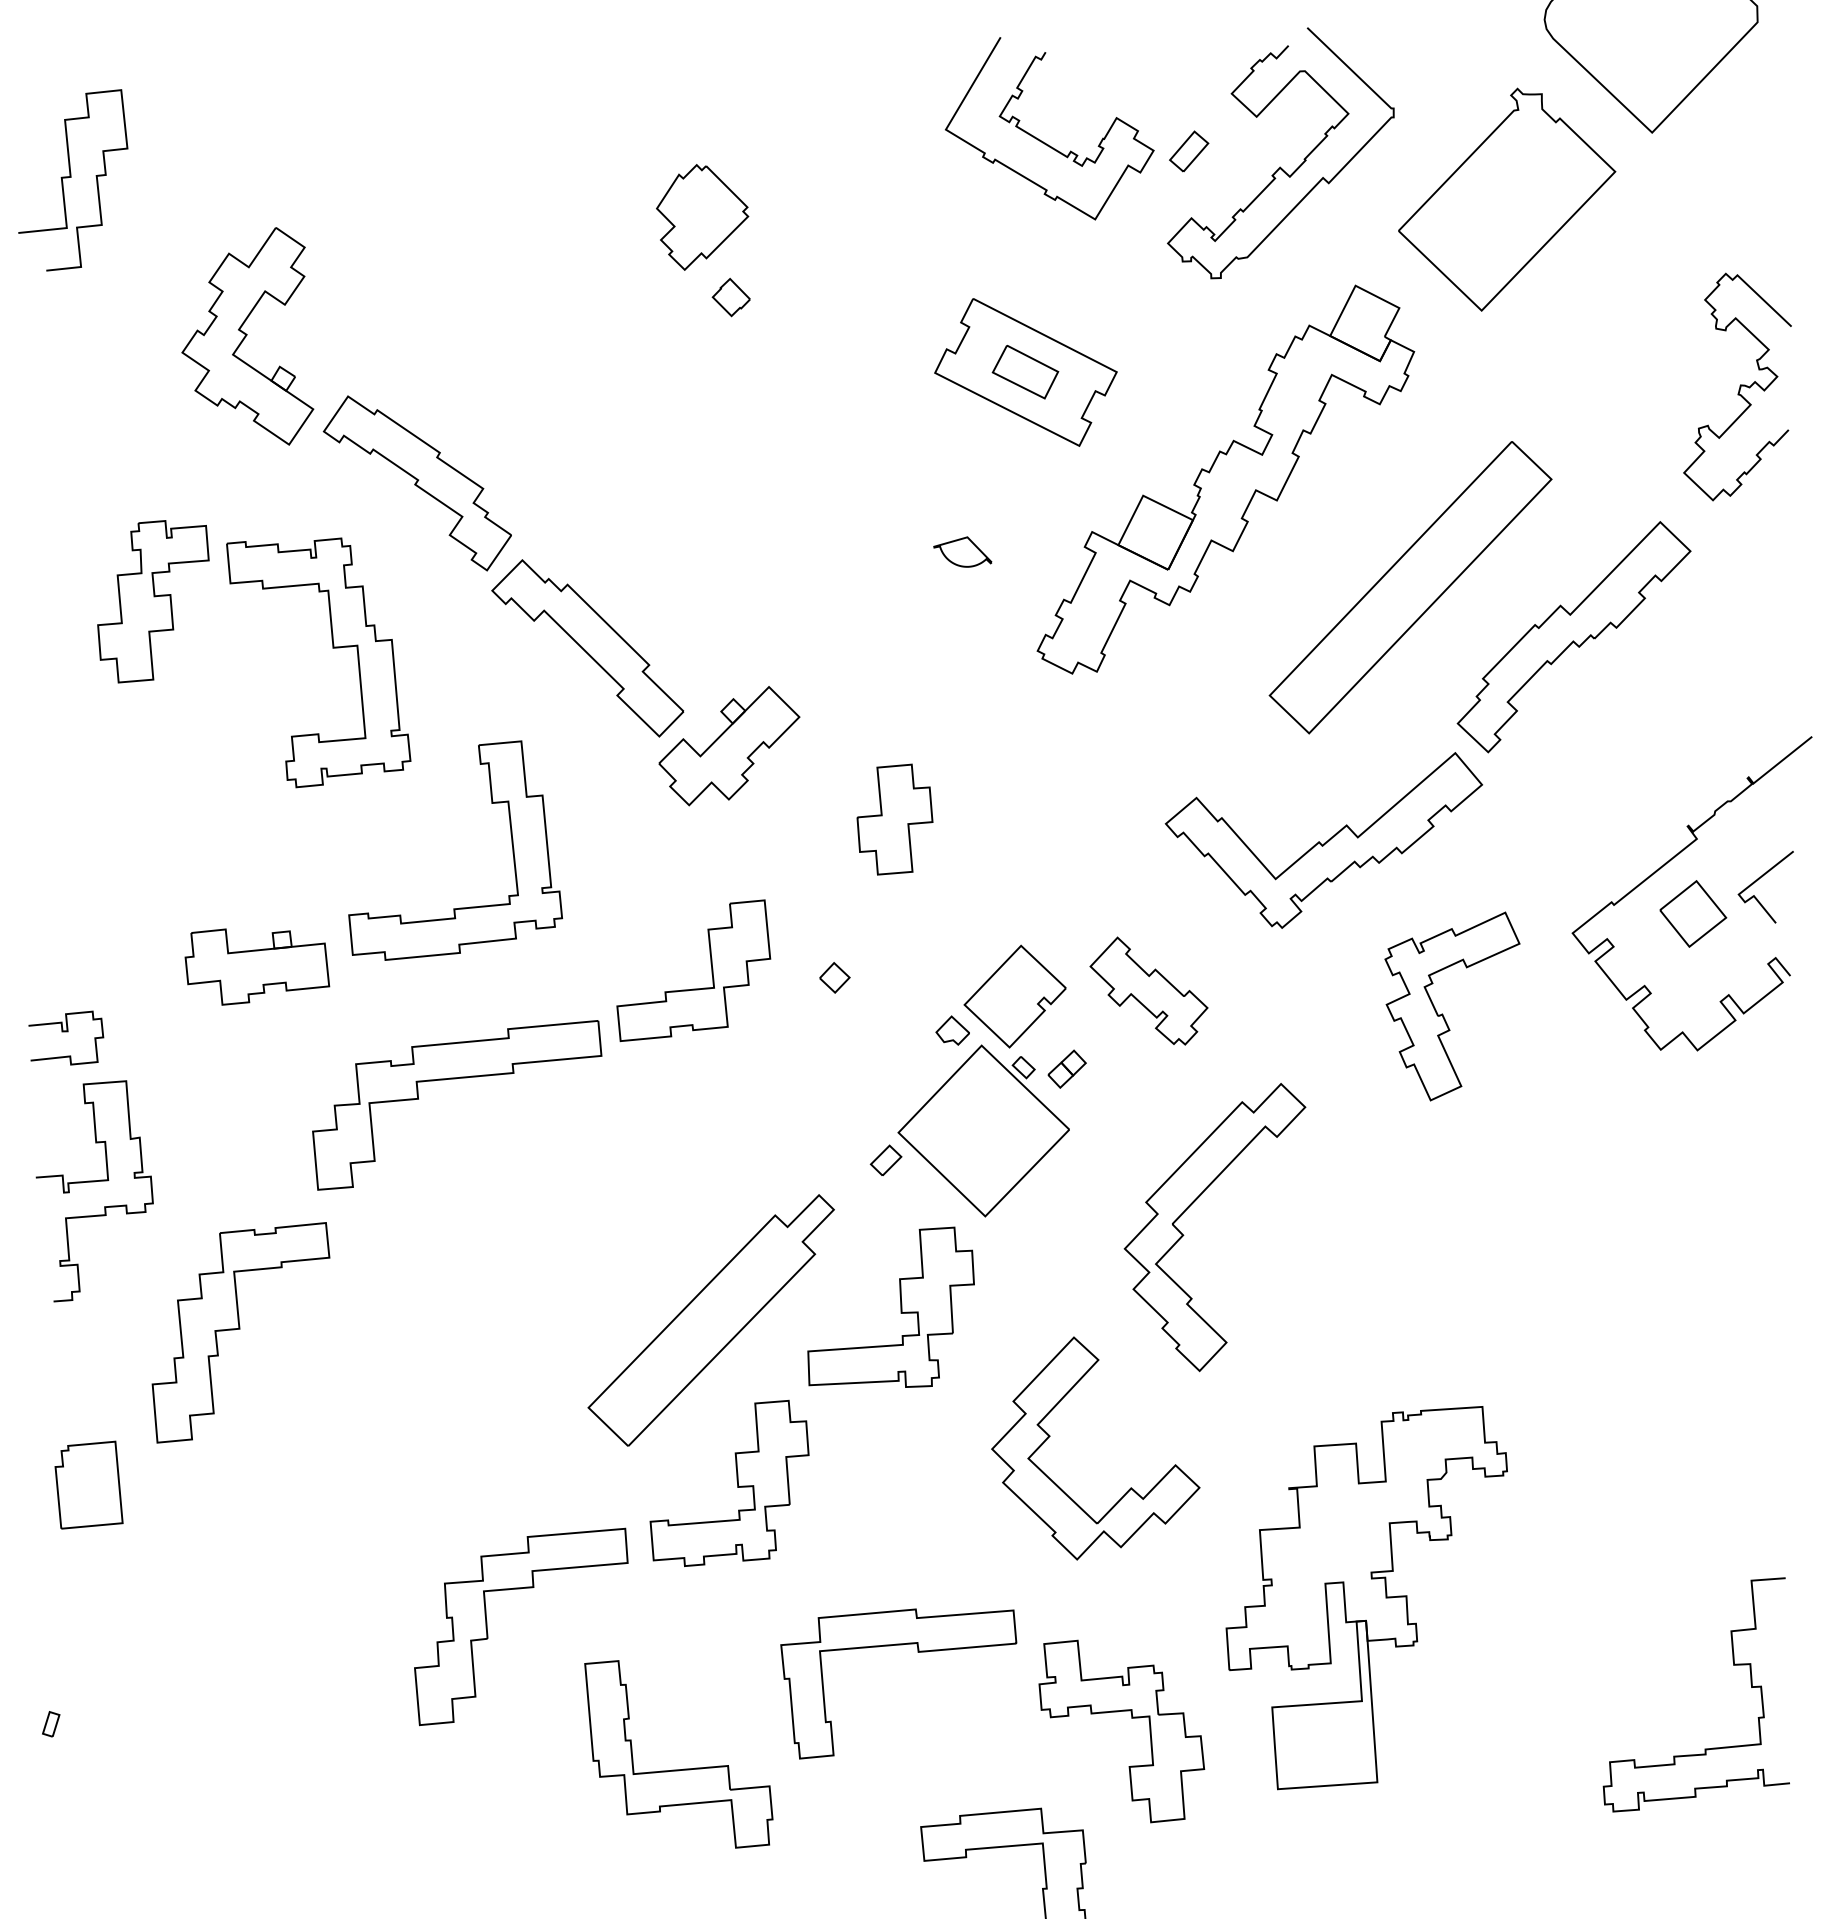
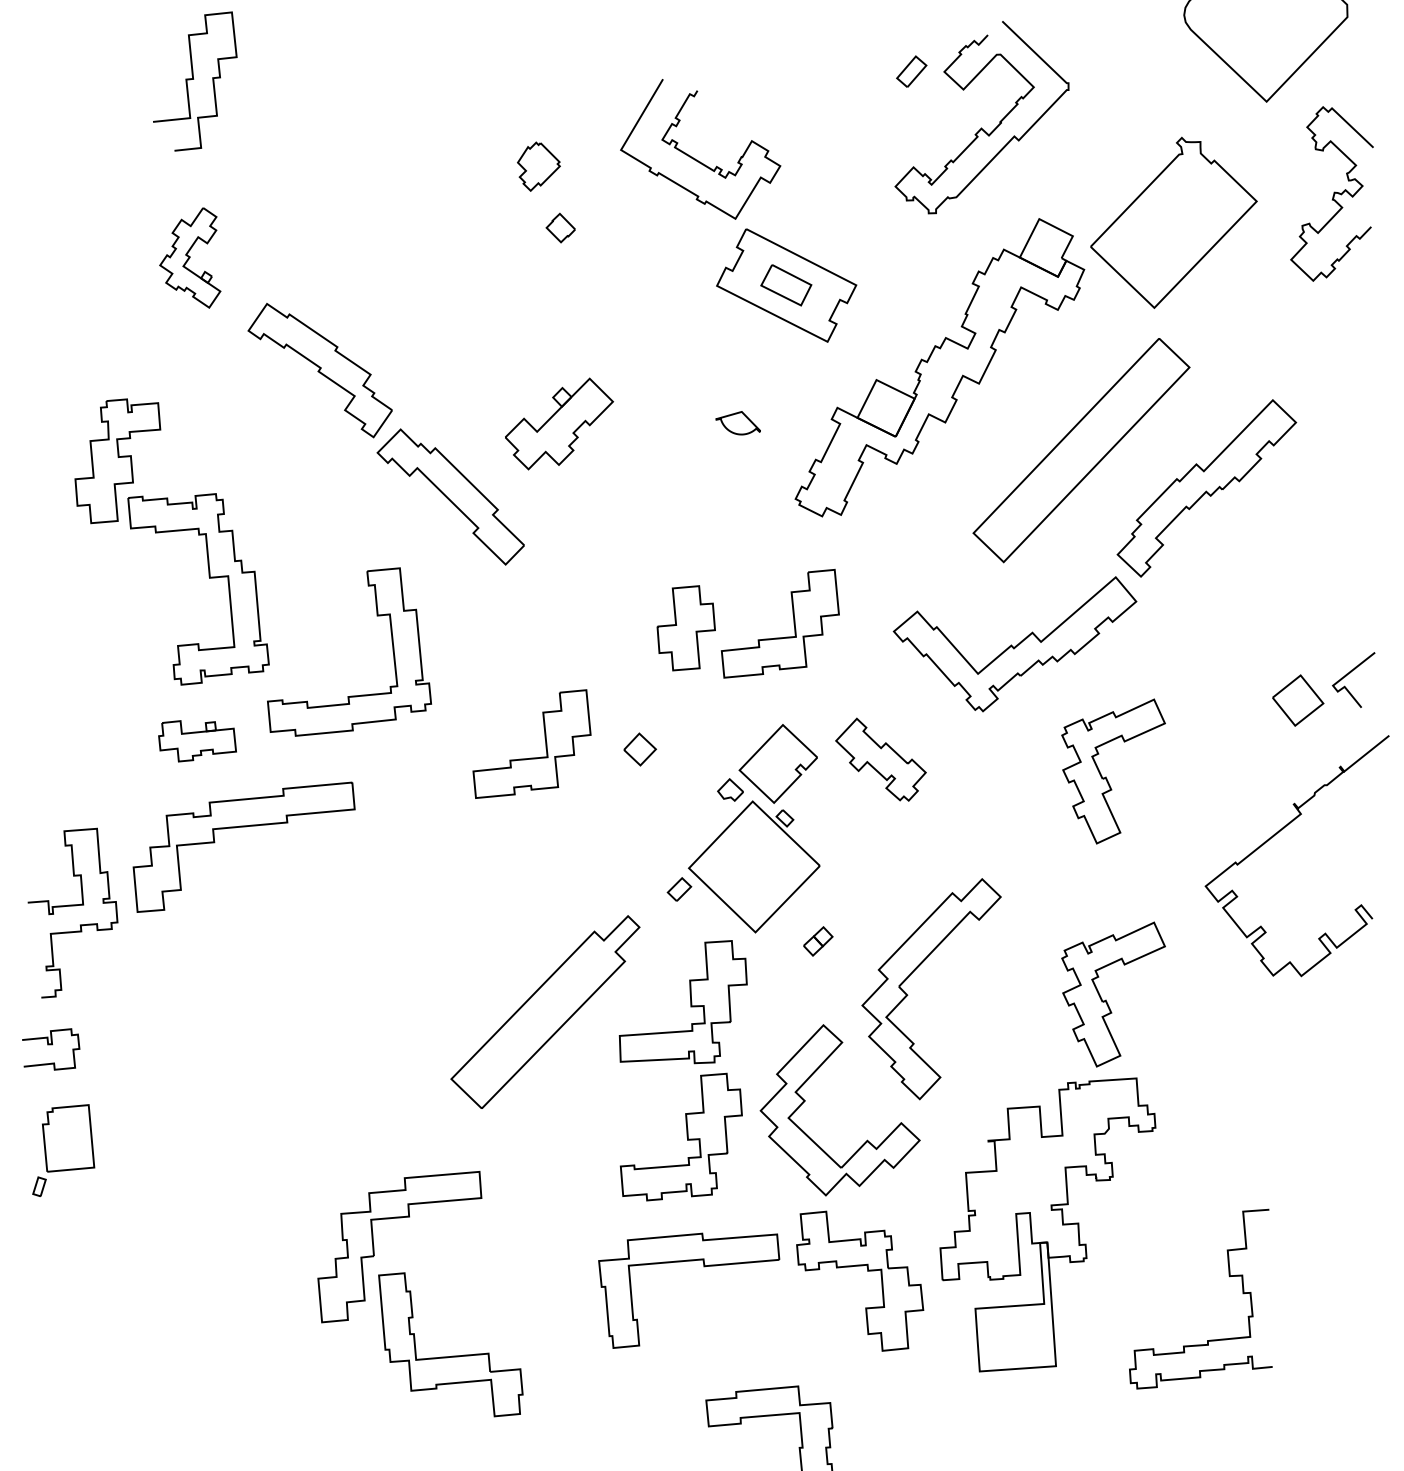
curve: (1040, 139) -> (693, 157), moved
part: (1189, 151) -> (912, 71), moved
curve: (71, 177) -> (193, 79), moved
part: (1507, 199) -> (1174, 222), moved
part: (702, 217) -> (538, 166), size x0.6
part: (247, 336) -> (189, 257), size x0.6
curve: (1739, 386) -> (1333, 193), moved
part: (332, 648) -> (209, 578), moved
part: (729, 746) -> (559, 424), moved
part: (1035, 813) -> (793, 623), added
curve: (1669, 862) -> (1279, 832), moved
part: (257, 966) -> (197, 740), size x0.7
part: (834, 977) -> (639, 749), size x1.4
curve: (66, 1032) -> (51, 1045), moved
part: (1066, 1068) -> (817, 940), moved
part: (456, 1079) -> (243, 827), moved
part: (1184, 1235) -> (908, 995), moved
part: (1443, 1305) -> (1106, 1000), added
part: (240, 1332) -> (184, 1021), removed
part: (736, 1480) -> (686, 1134), moved
curve: (1733, 1665) -> (1229, 1276), moved
part: (1131, 1718) -> (867, 1271), moved
part: (51, 1724) -> (39, 1186), moved
part: (683, 1768) -> (454, 1355), moved

